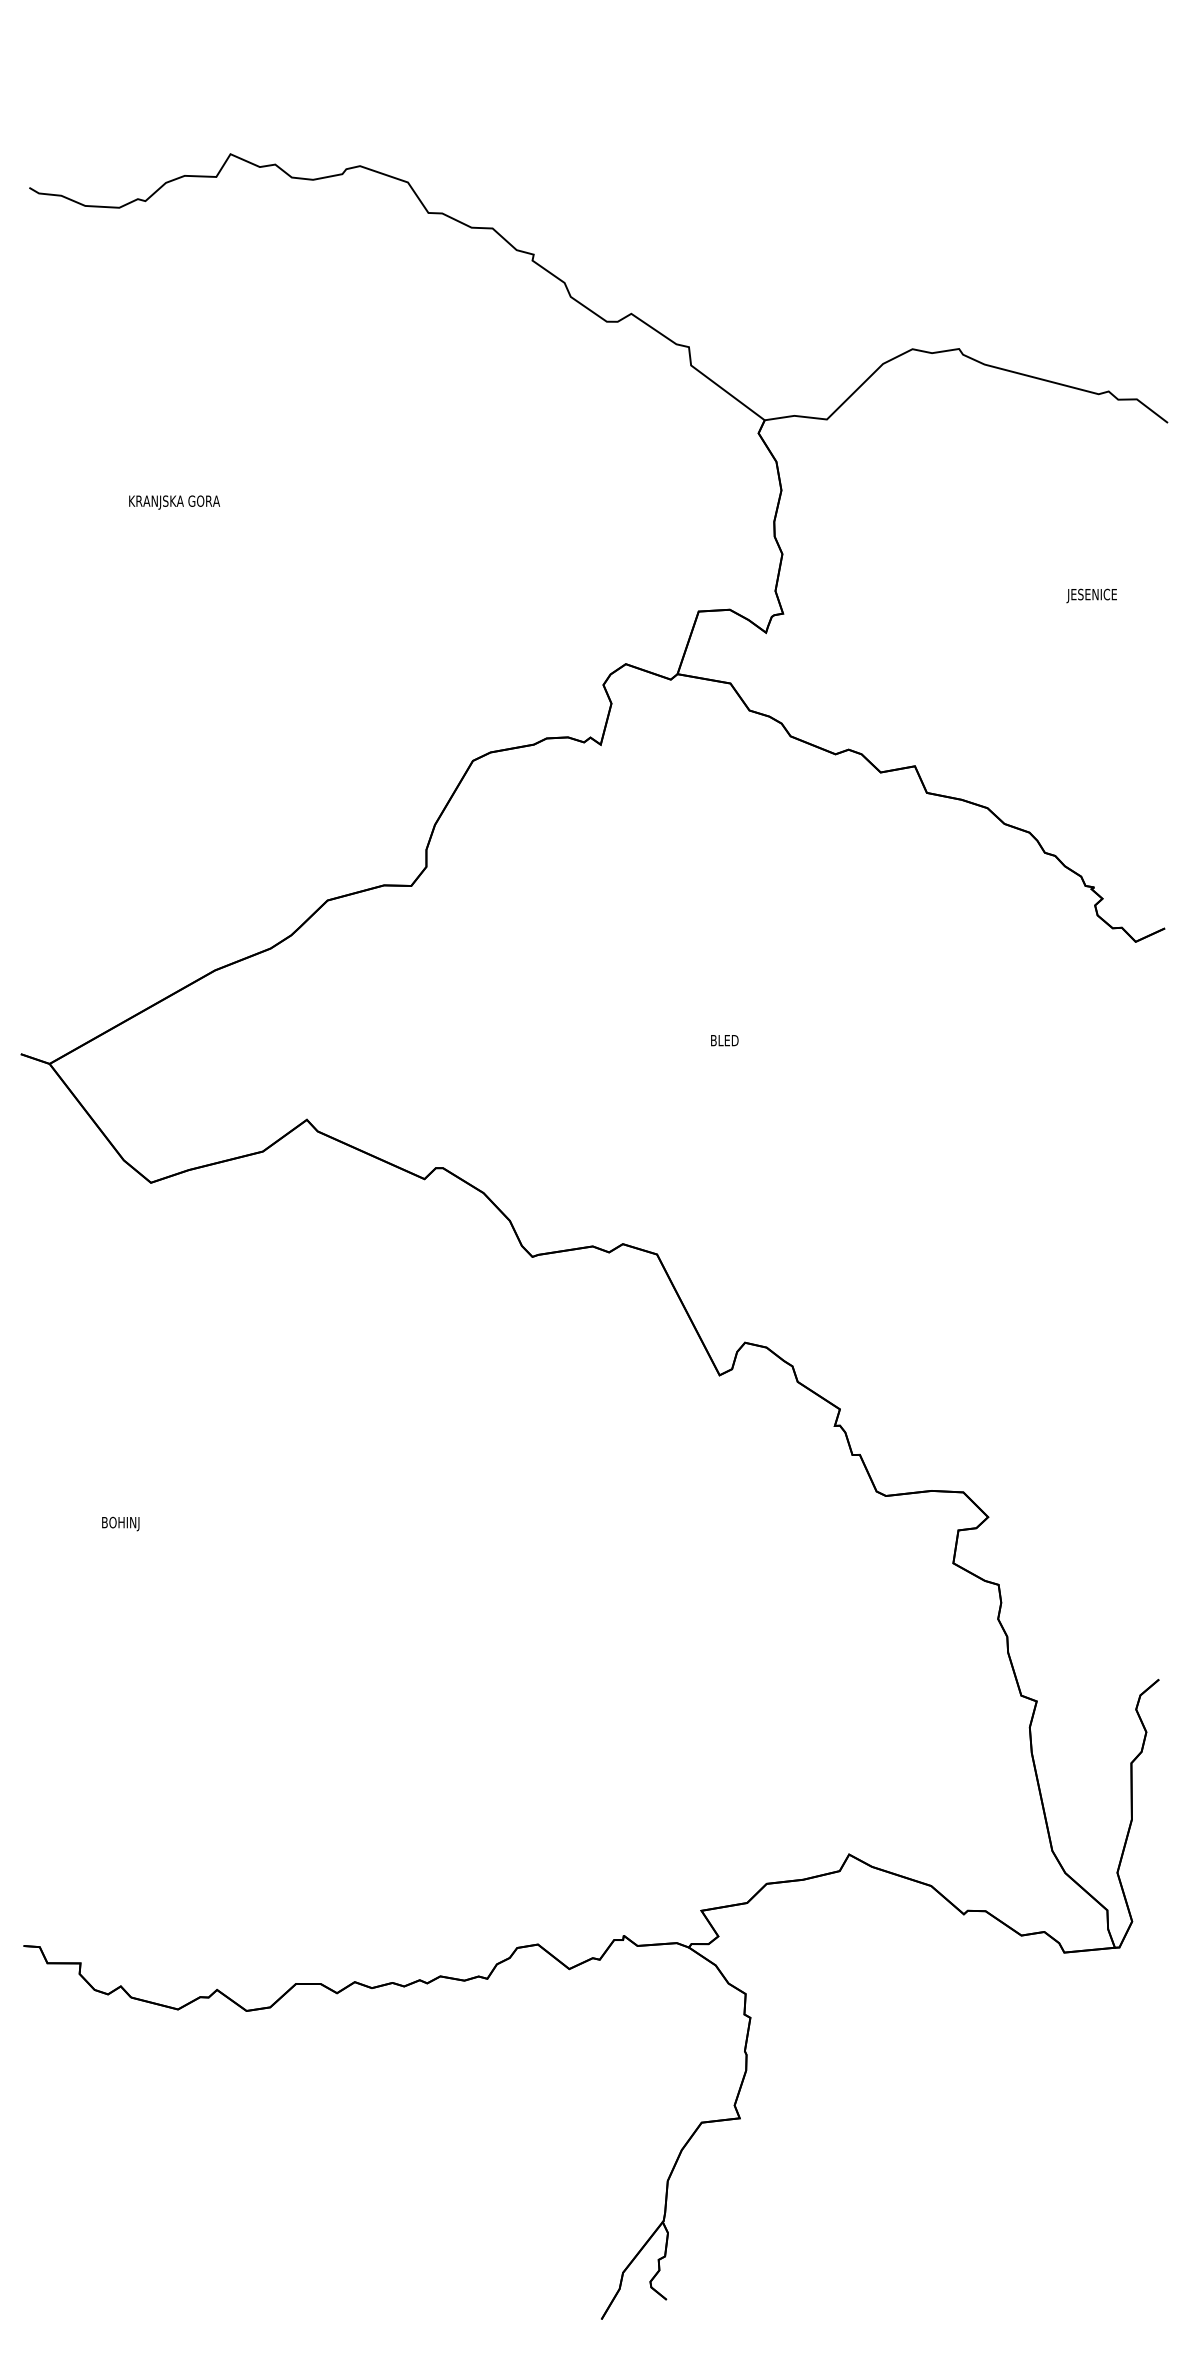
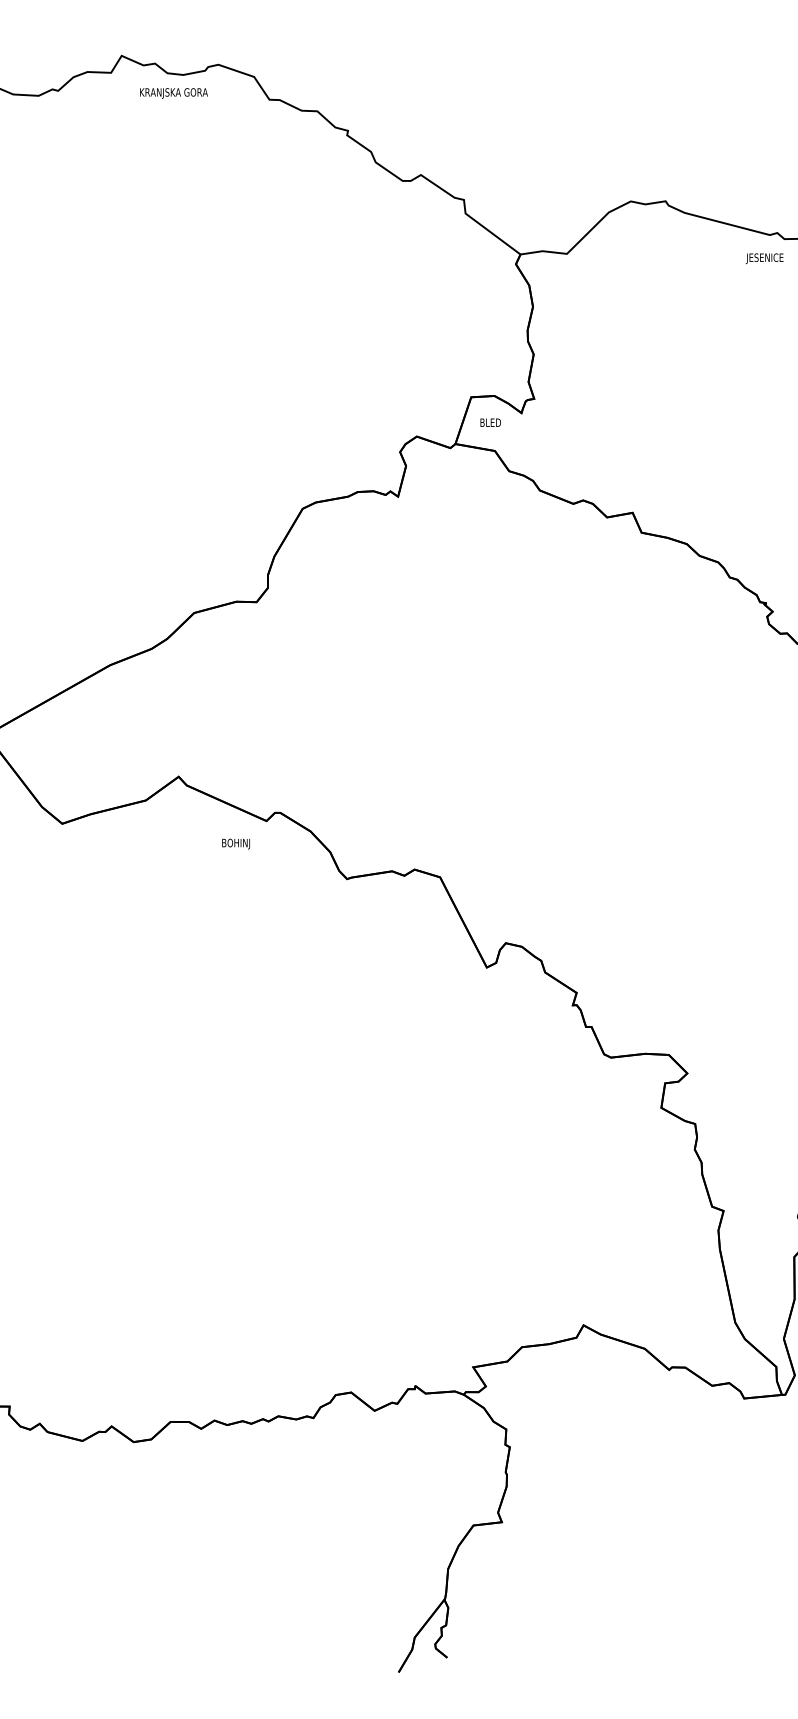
text: (174, 502) -> (173, 93), moved
text: (1091, 595) -> (764, 258), moved
text: (724, 1040) -> (490, 422), moved
text: (120, 1523) -> (235, 843), moved

